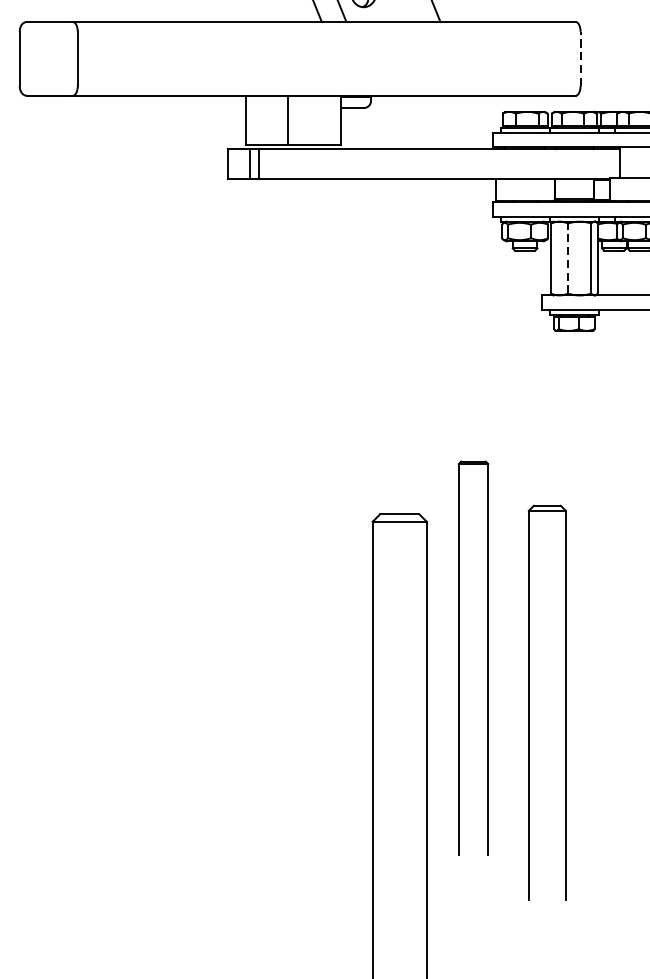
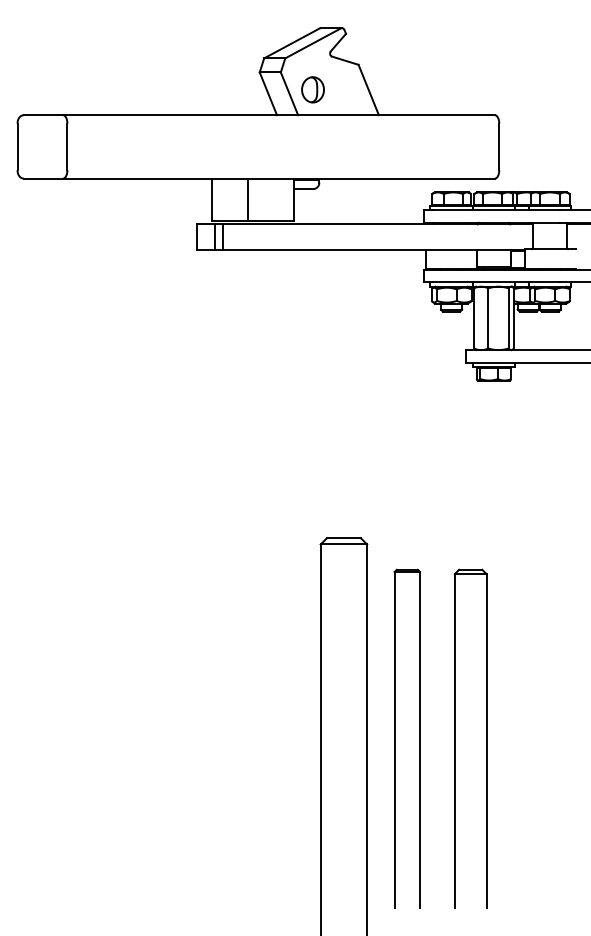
line: (580, 58) -> (499, 146), dashed -> solid
line: (568, 257) -> (488, 317), dashed -> solid
part: (459, 658) -> (395, 738), moved
part: (529, 702) -> (455, 738), moved

